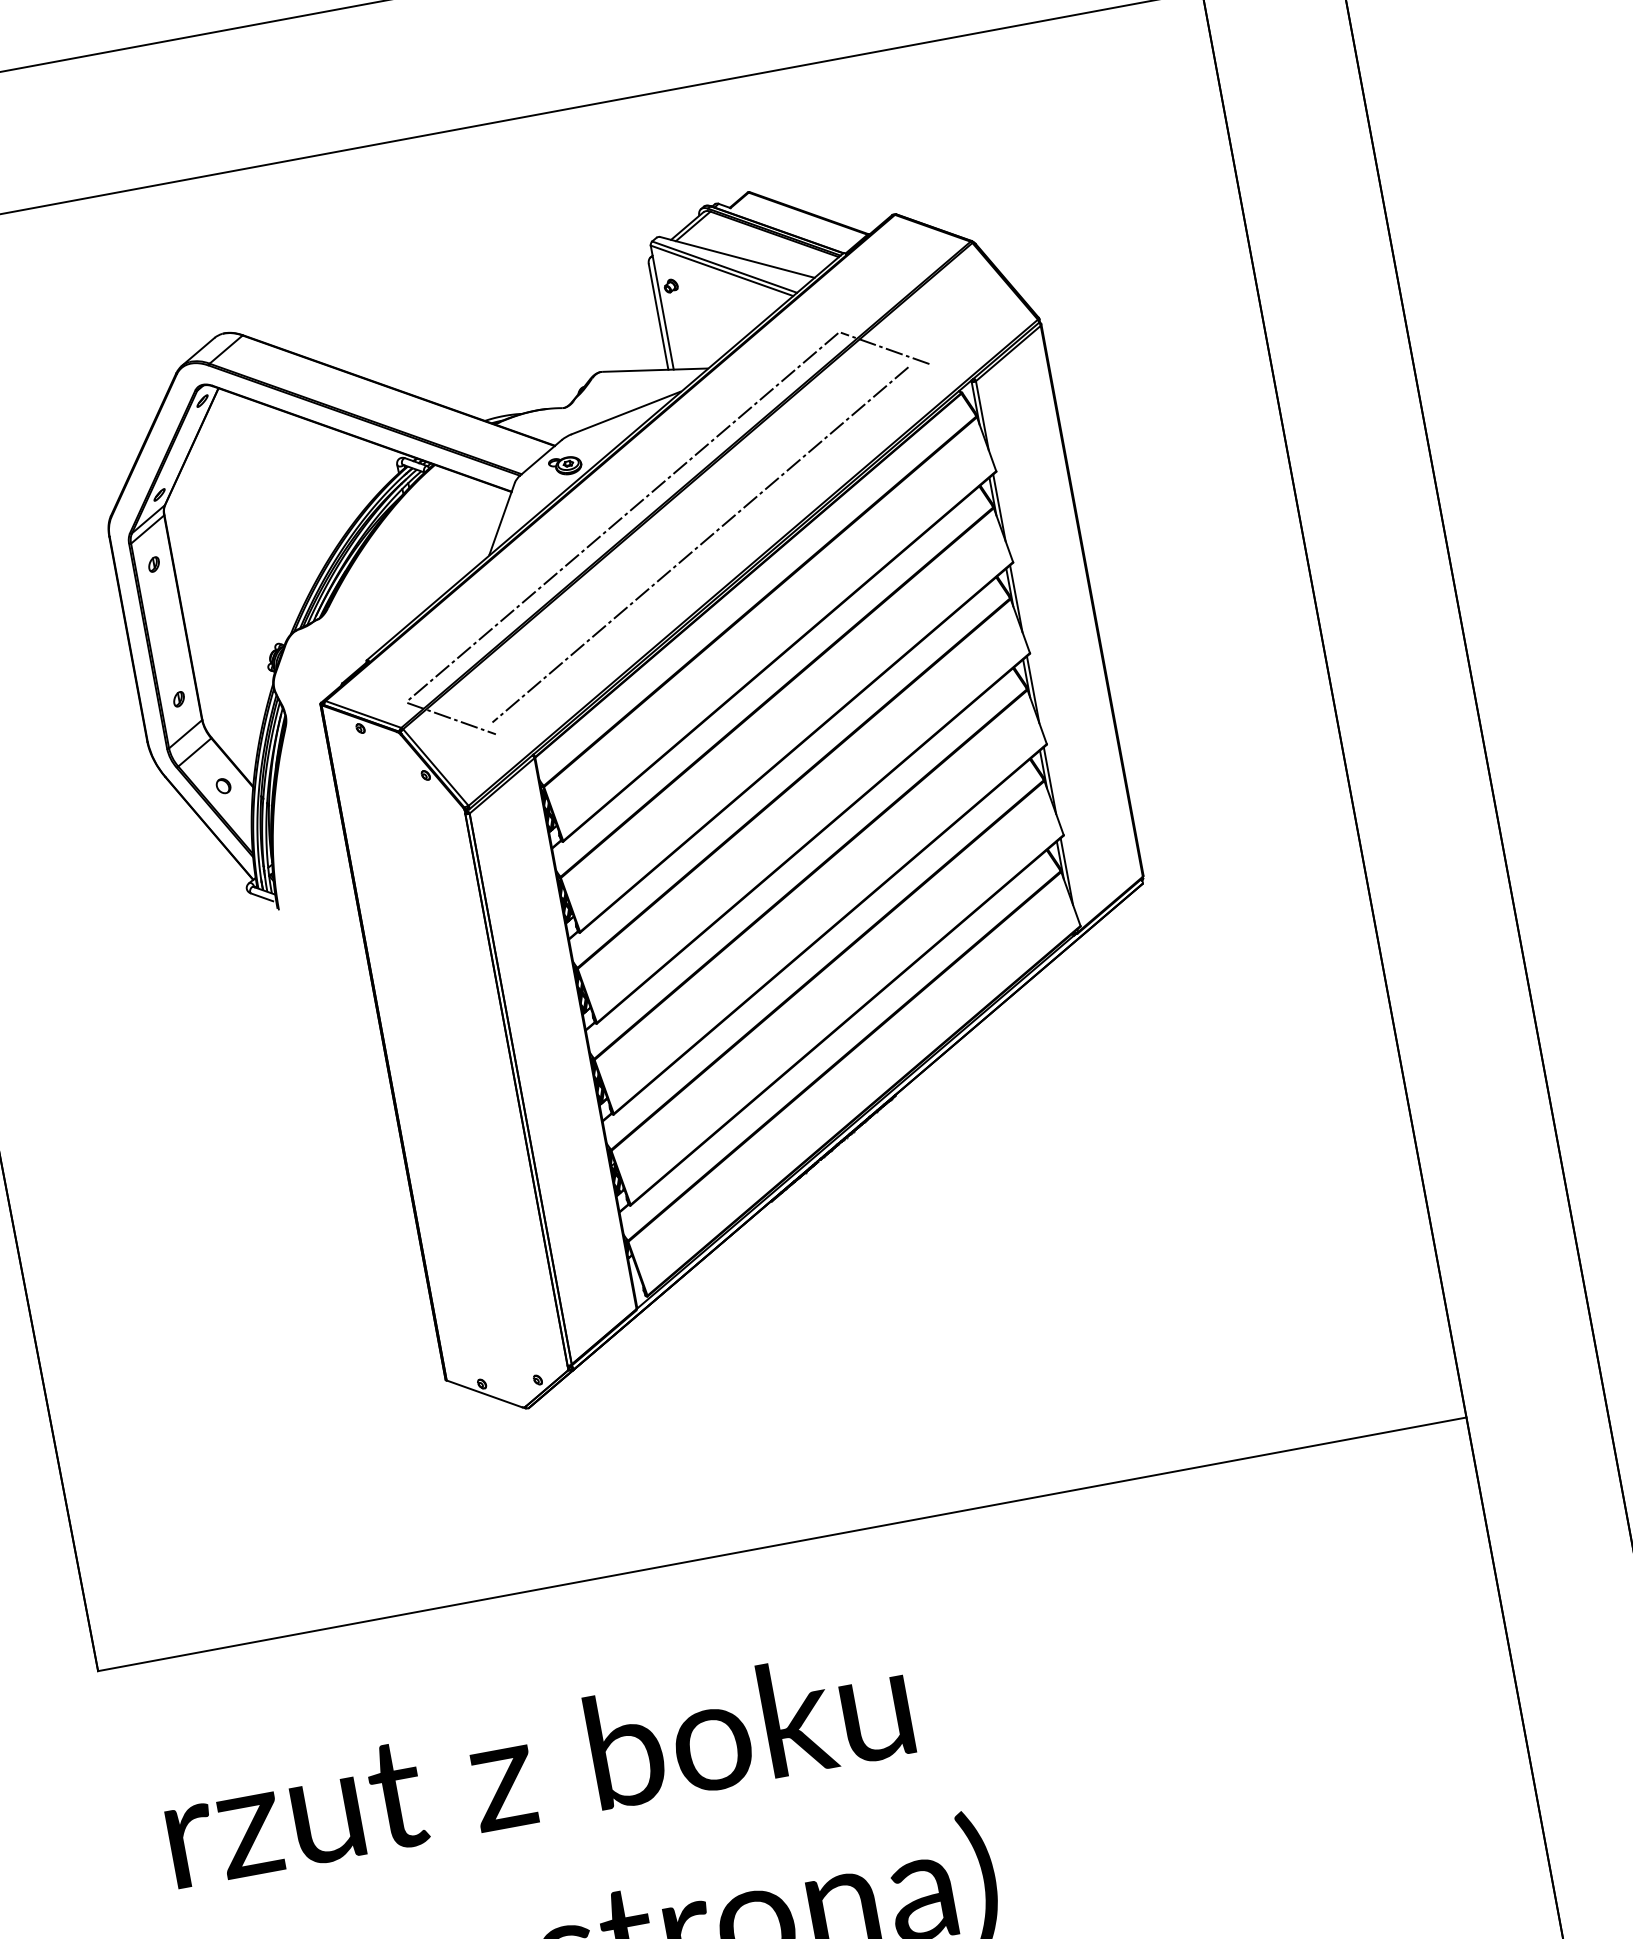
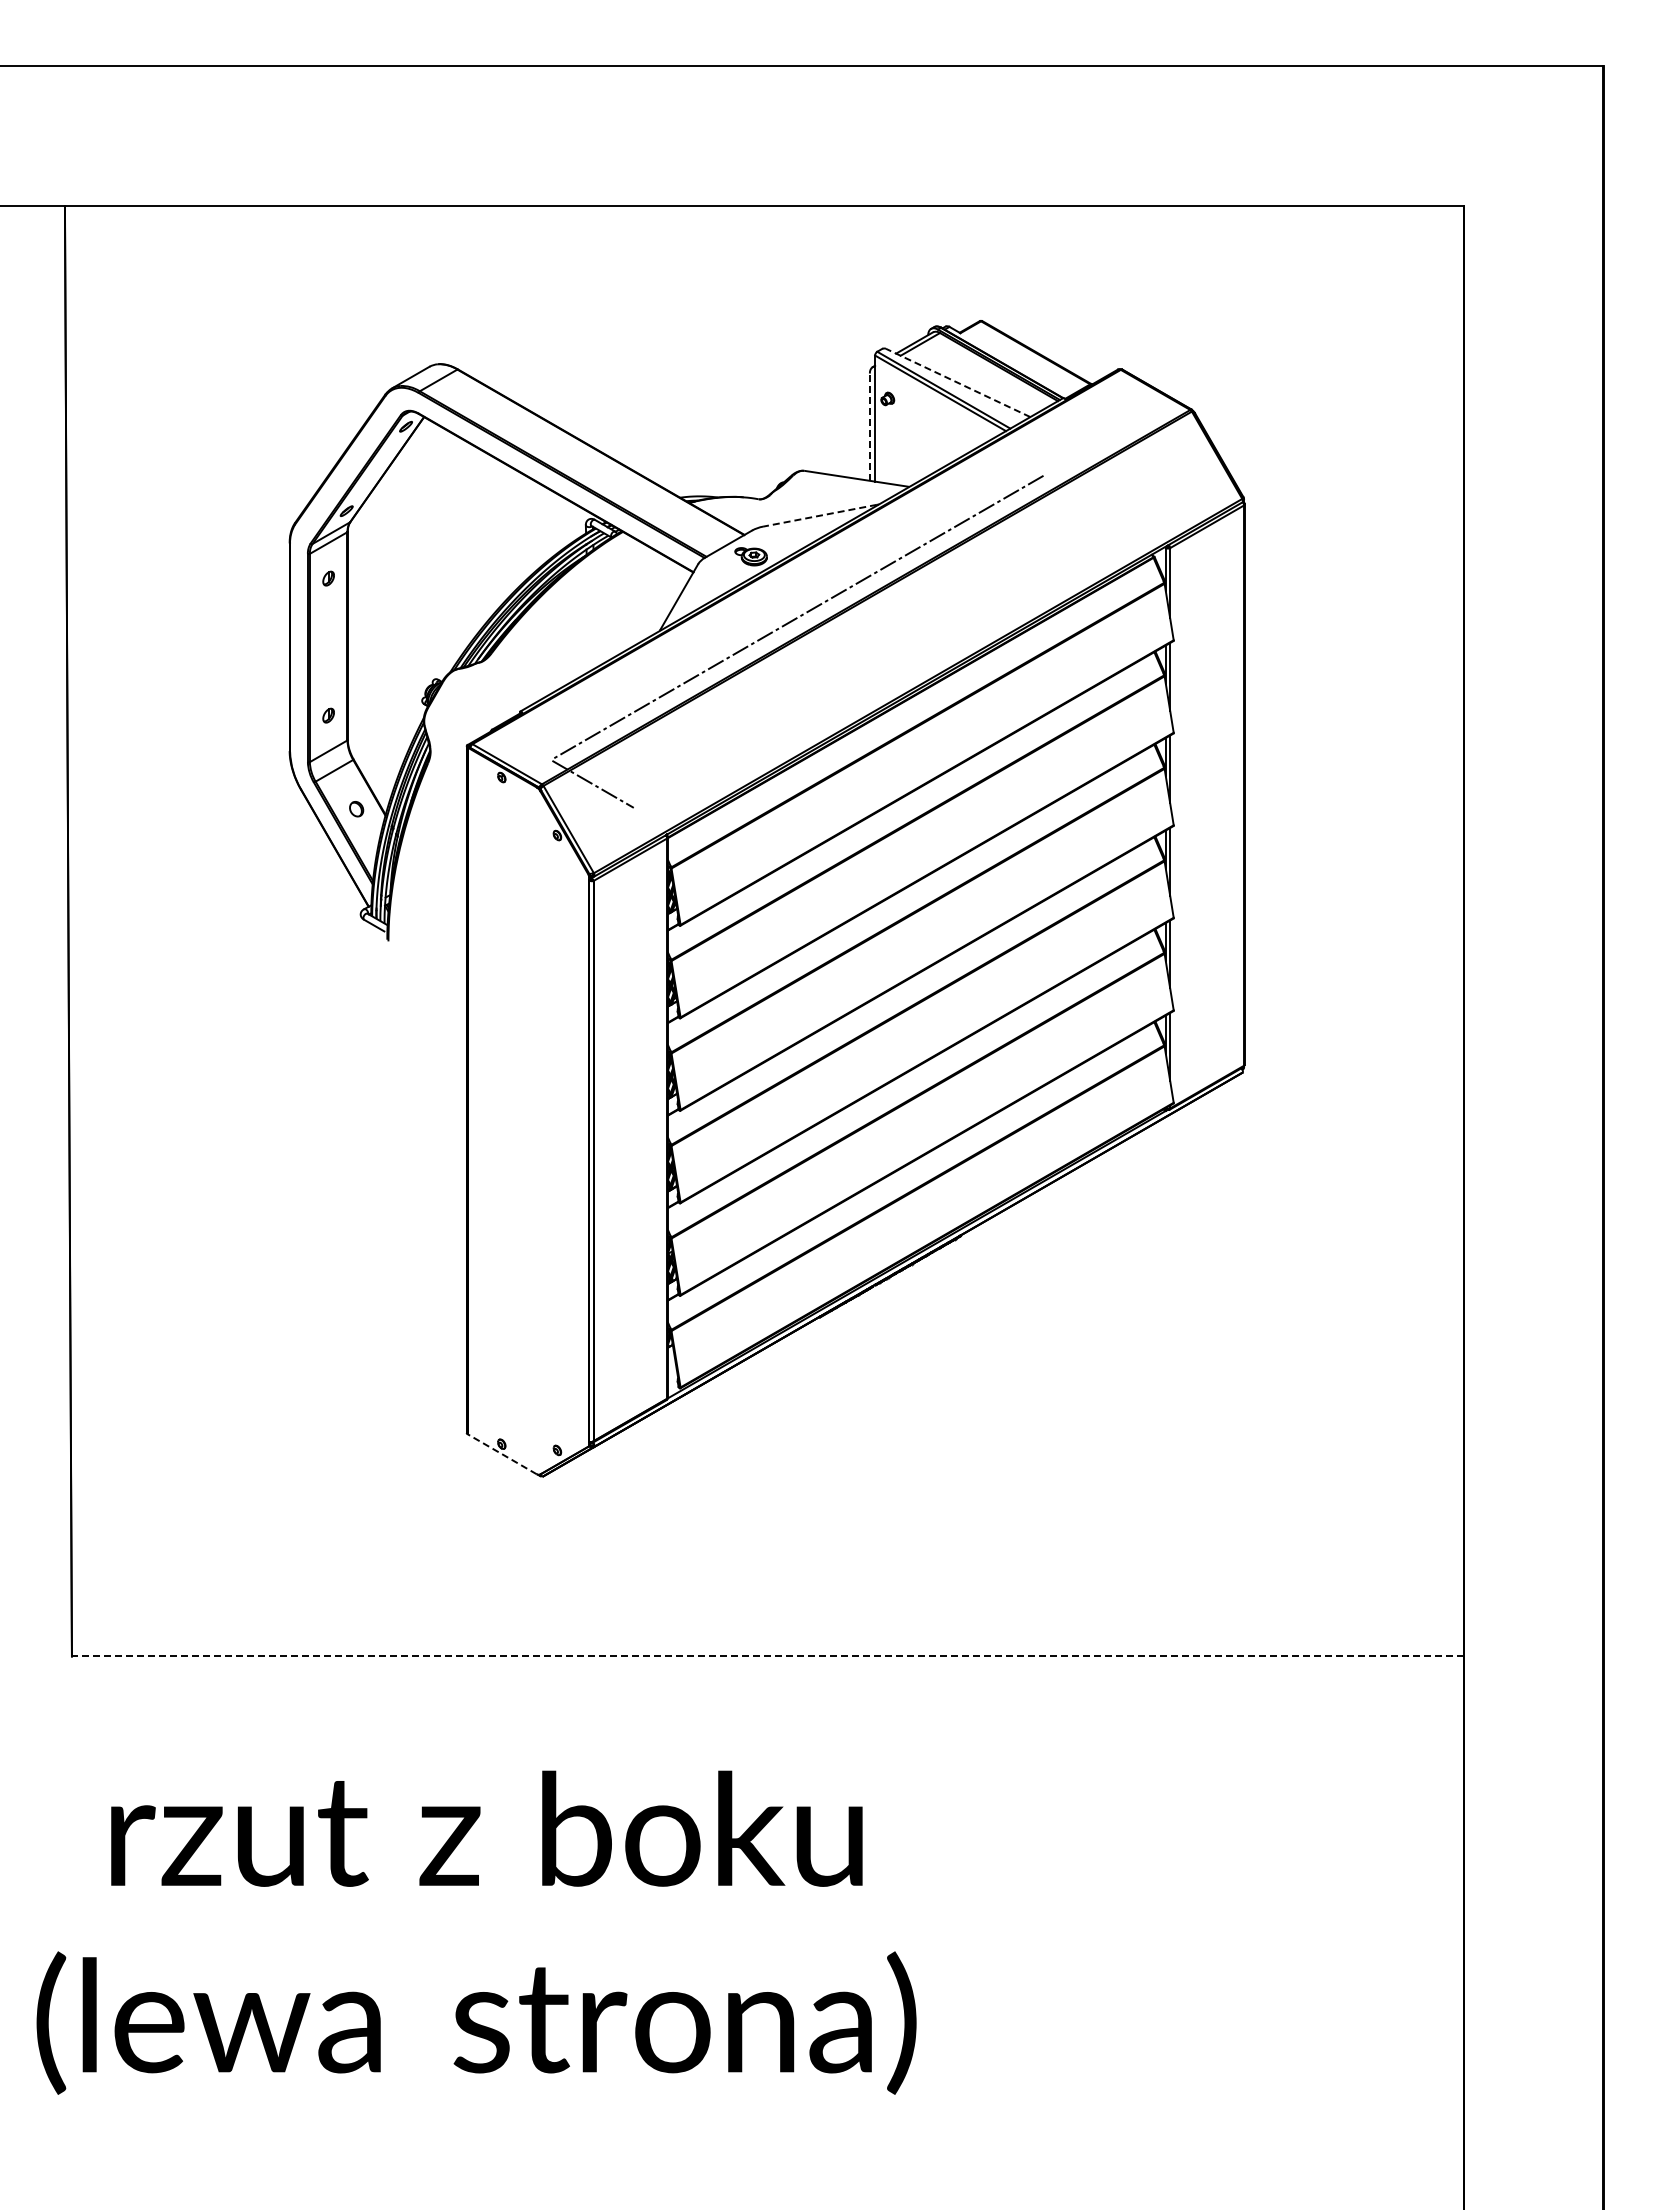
line: (737, 256) -> (958, 382), solid -> dashed
line: (658, 317) -> (869, 427), solid -> dashed
line: (884, 347) -> (1086, 498), removed
line: (626, 412) -> (820, 515), solid -> dashed
line: (700, 544) -> (869, 658), removed
line: (484, 1394) -> (502, 1454), solid -> dashed
line: (782, 1544) -> (767, 1656), solid -> dashed

